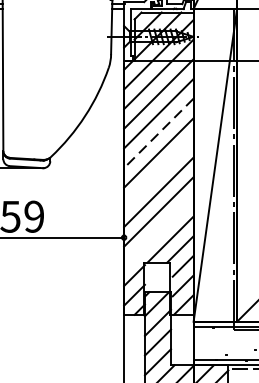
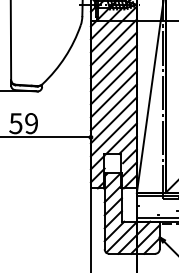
line: (158, 133) -> (113, 68), dashed -> solid
line: (158, 172) -> (113, 94), added
line: (158, 231) -> (113, 133), added

